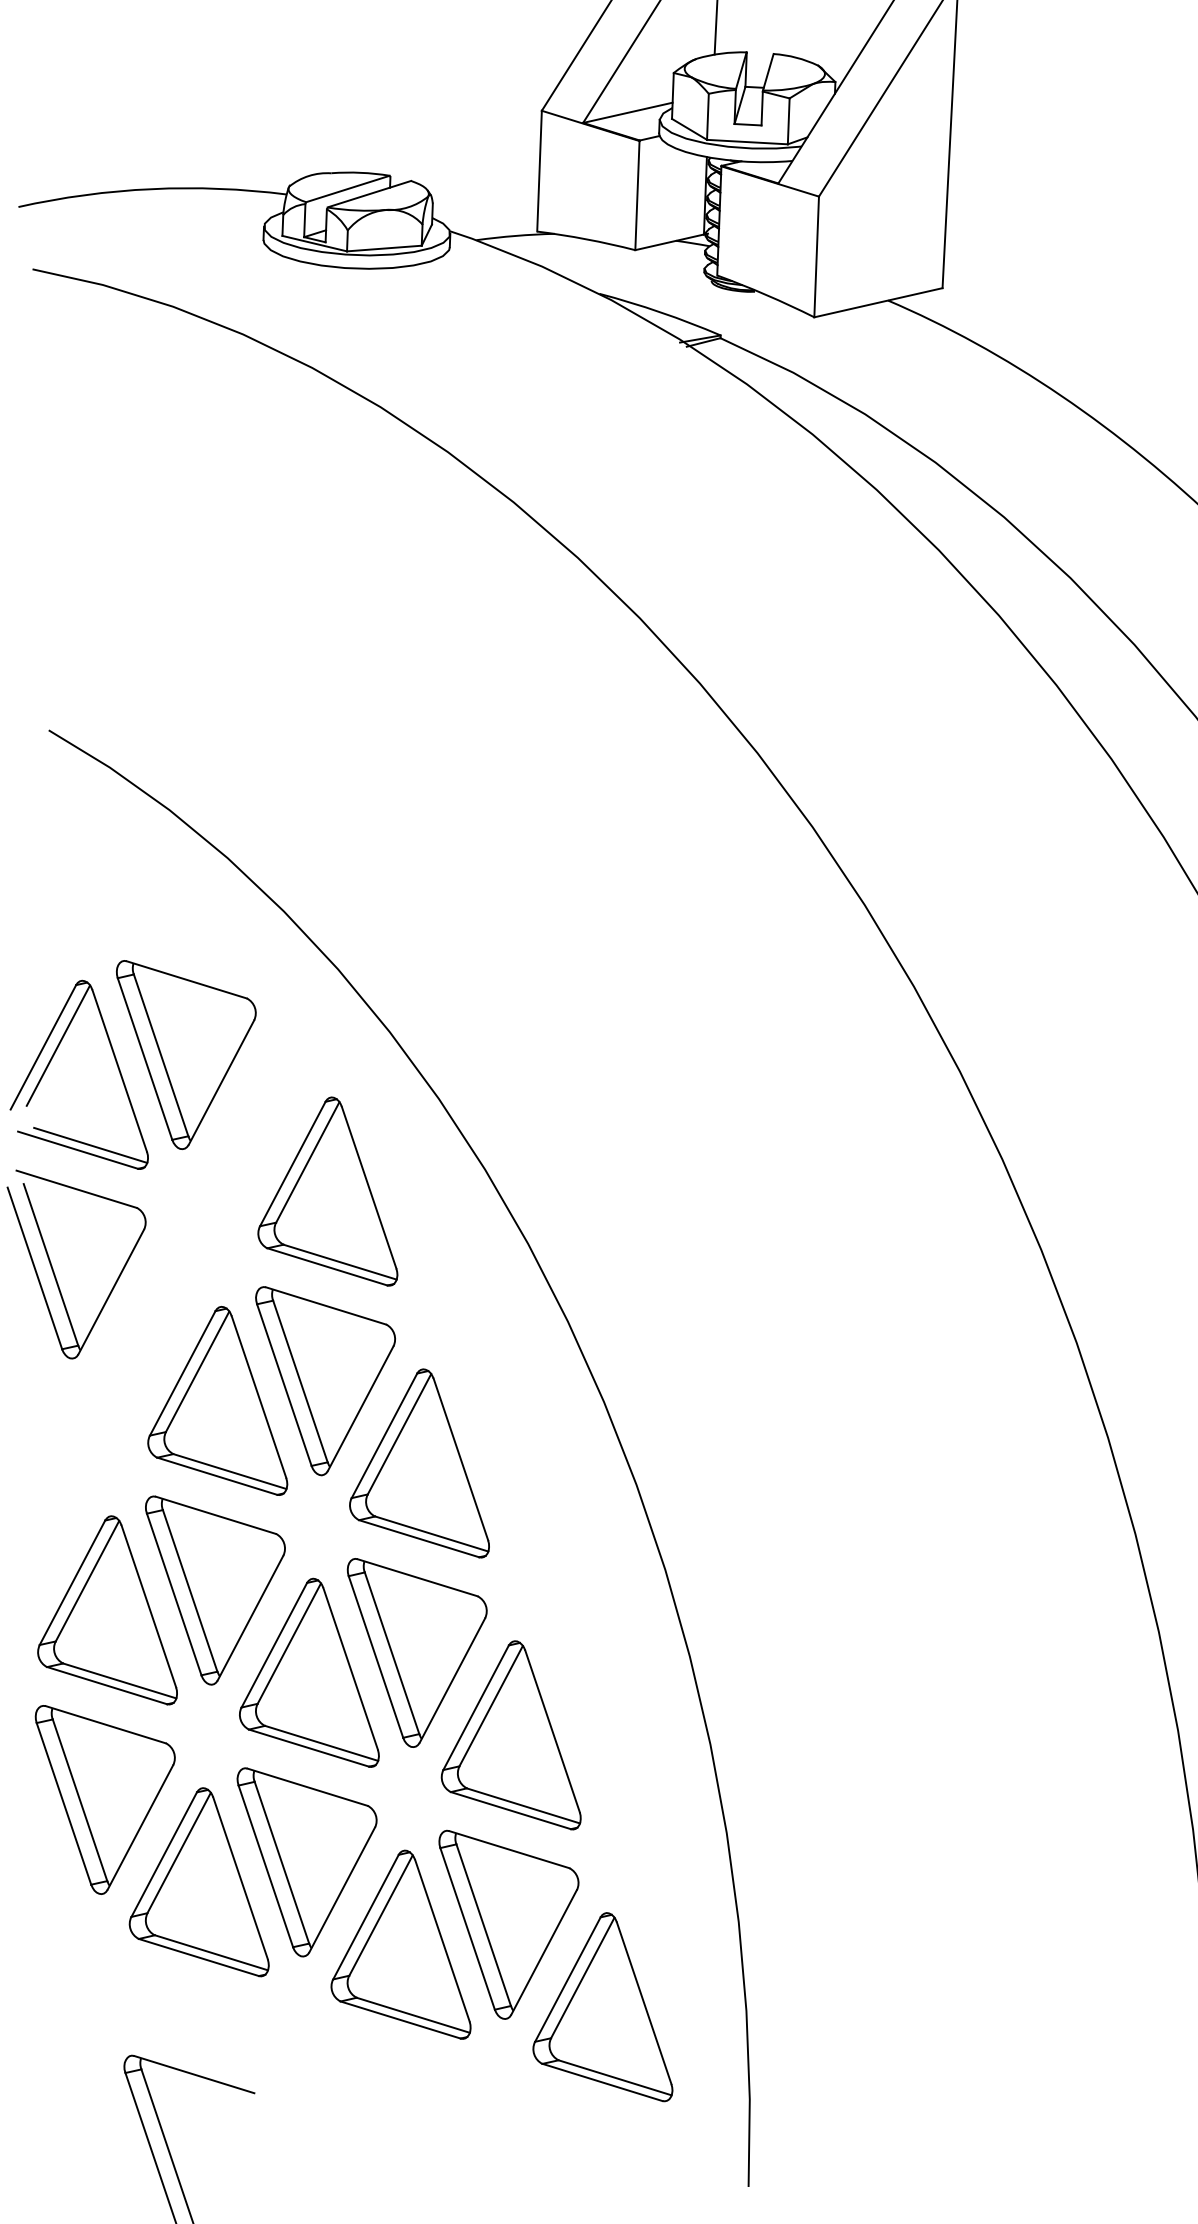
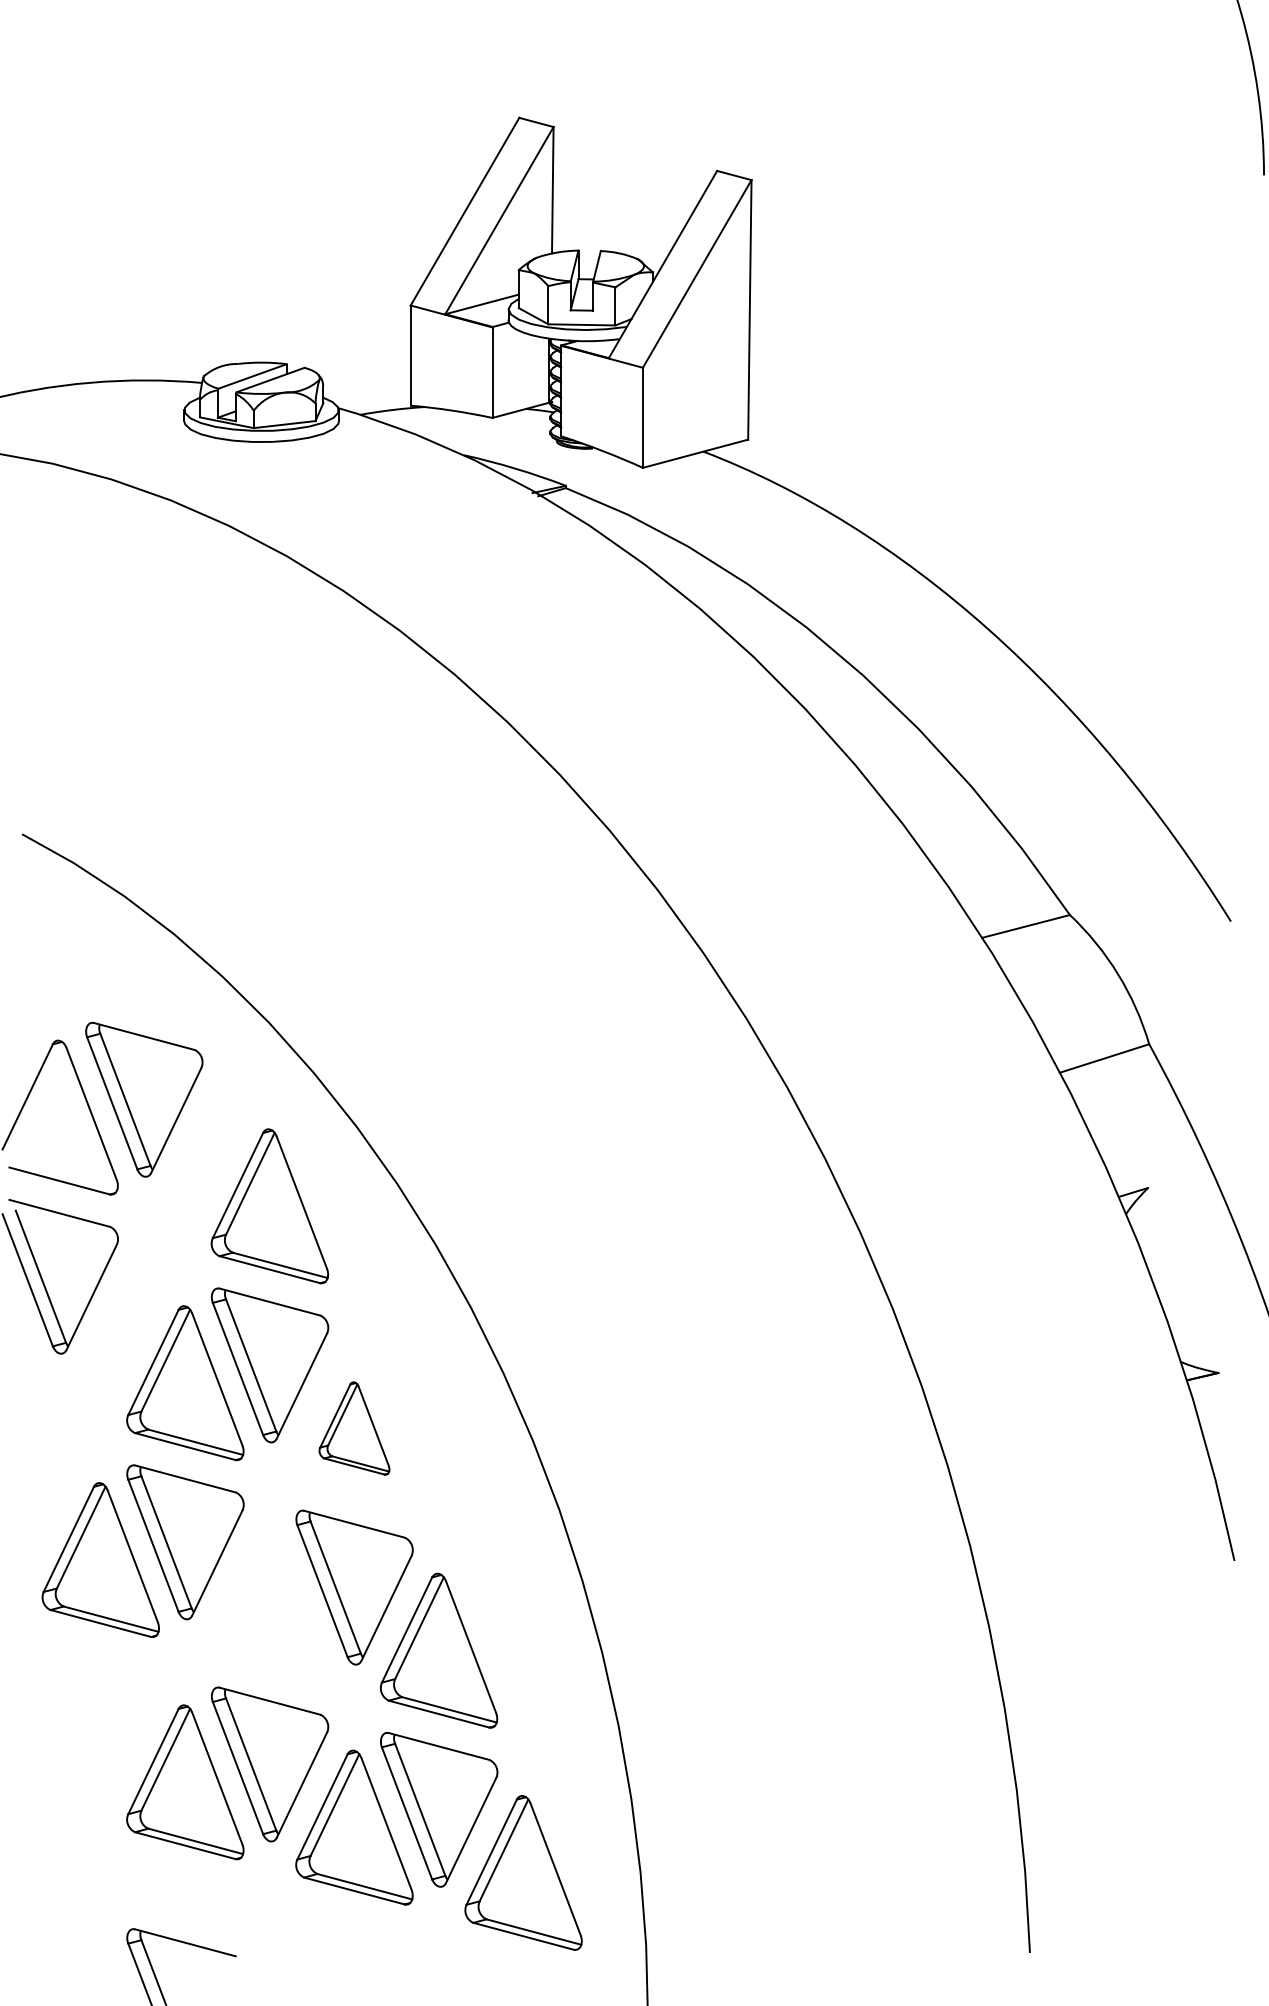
line: (57, 1044) -> (39, 1094), removed
line: (90, 1145) -> (69, 1176), removed
part: (422, 1462) -> (354, 1428), size x0.6
part: (311, 1671) -> (269, 1605), removed
part: (102, 1801) -> (100, 1719), removed

